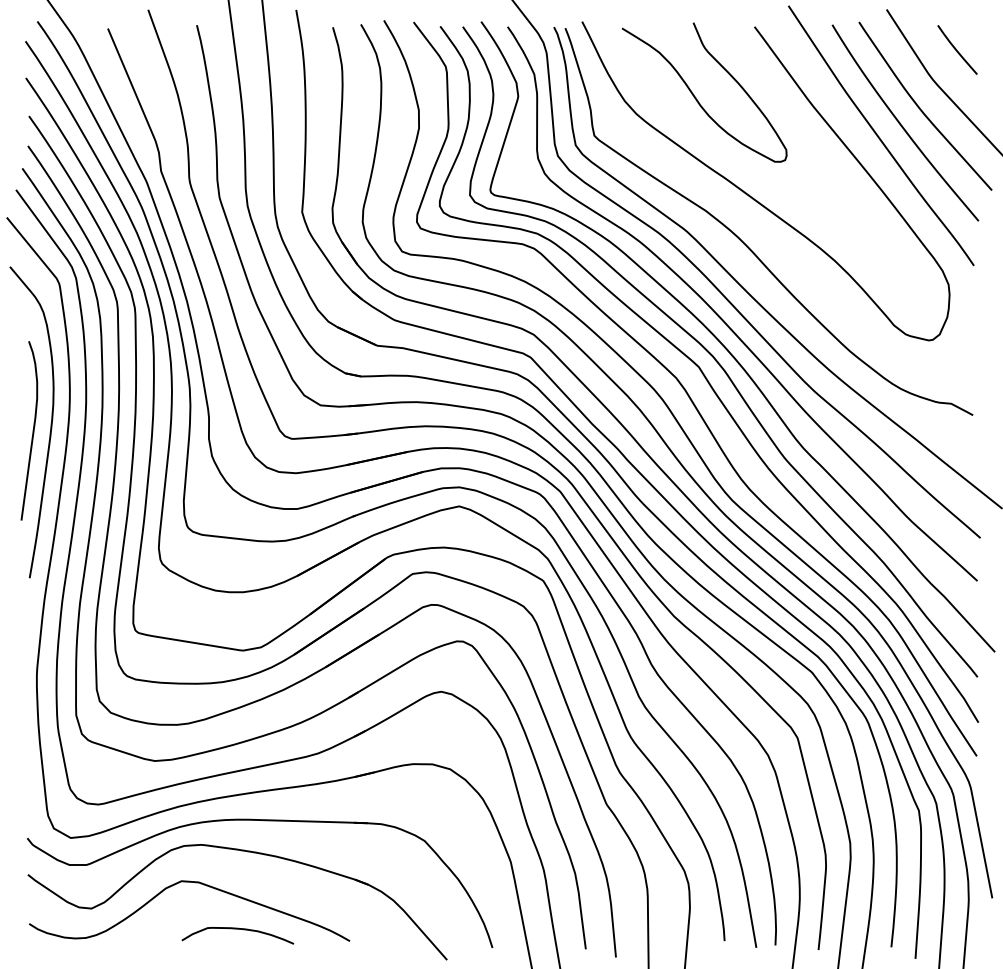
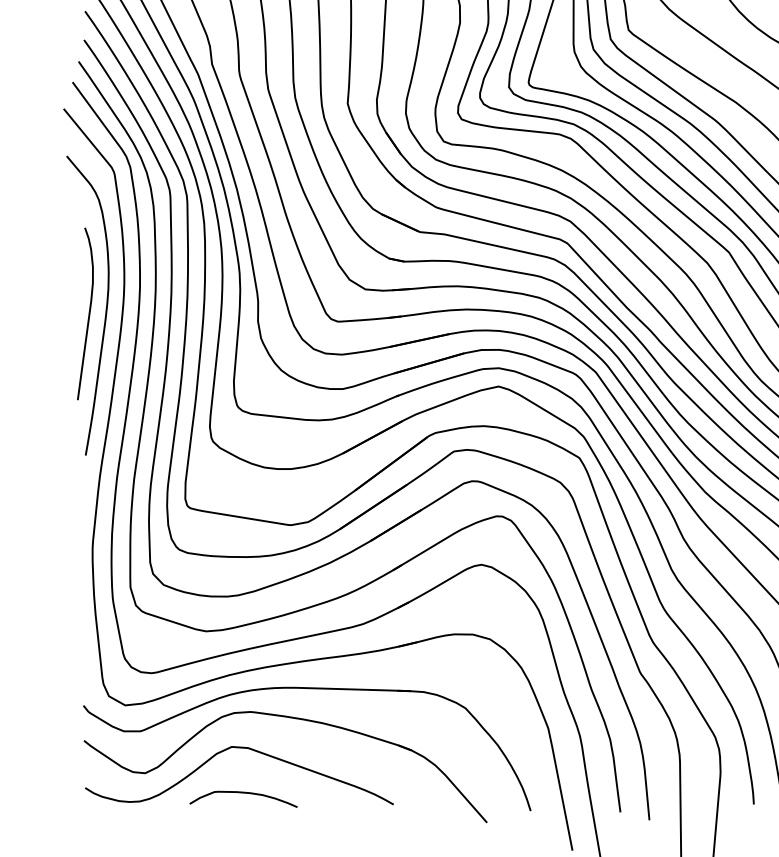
curve: (237, 929) -> (243, 793), moved

